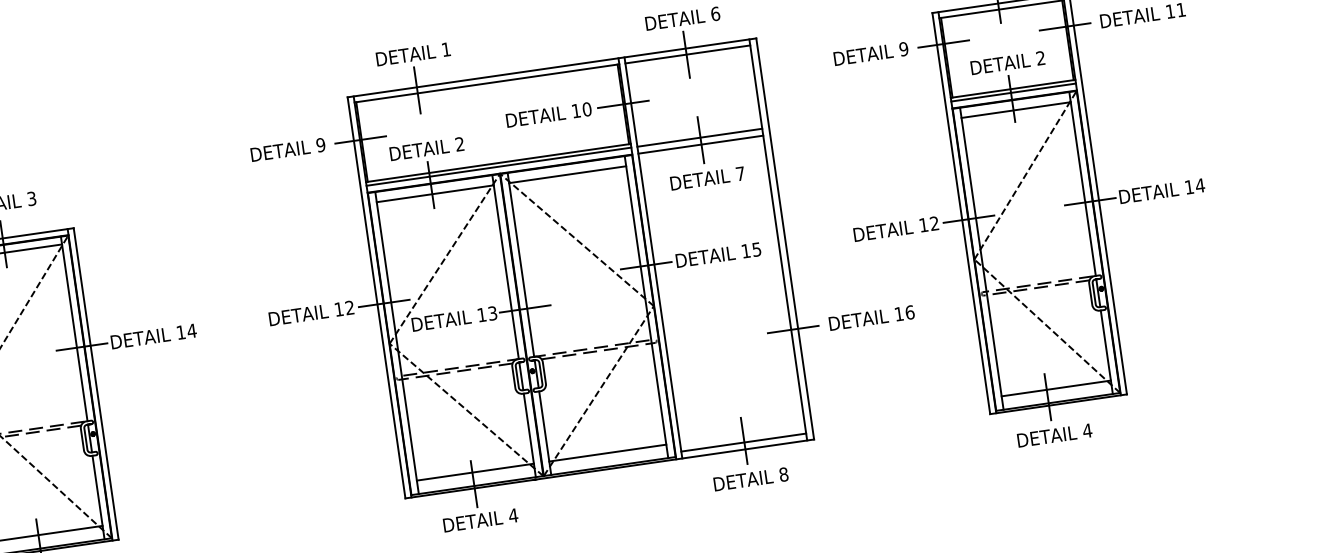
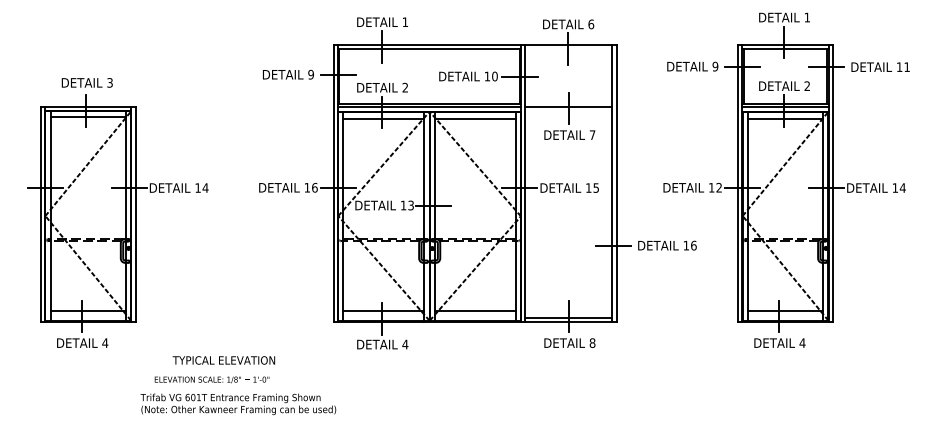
line: (687, 55) -> (568, 49), removed
line: (700, 144) -> (568, 111), removed
text: (349, 307) -> (314, 187), 12 -> 16

